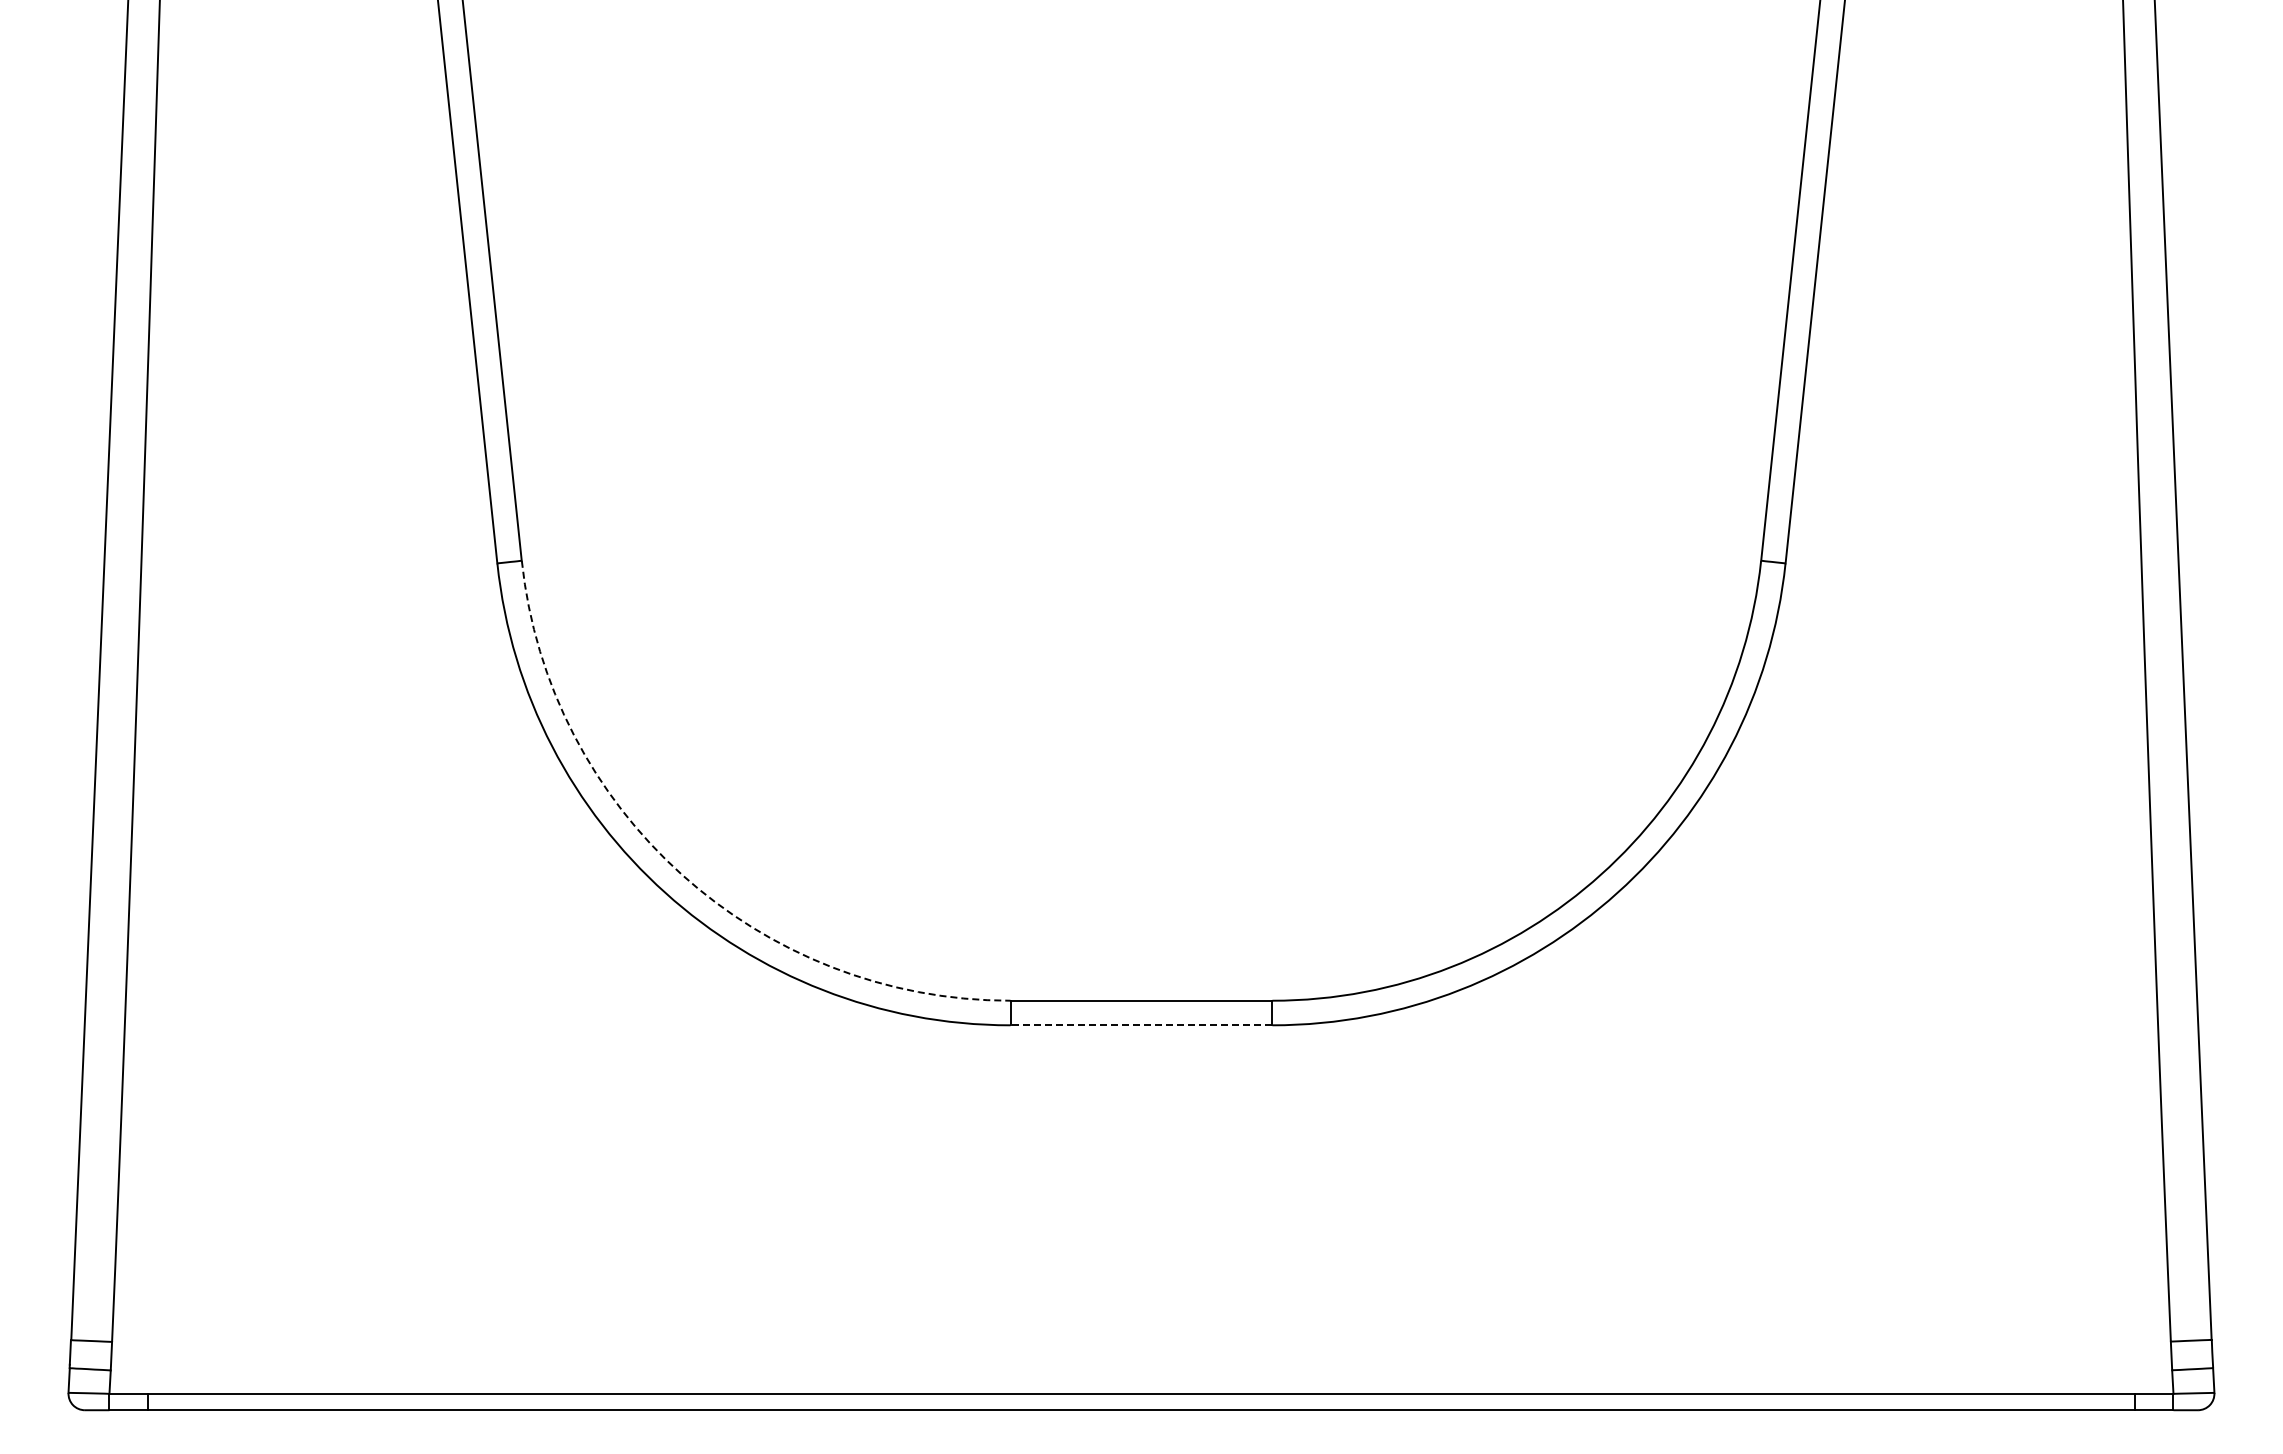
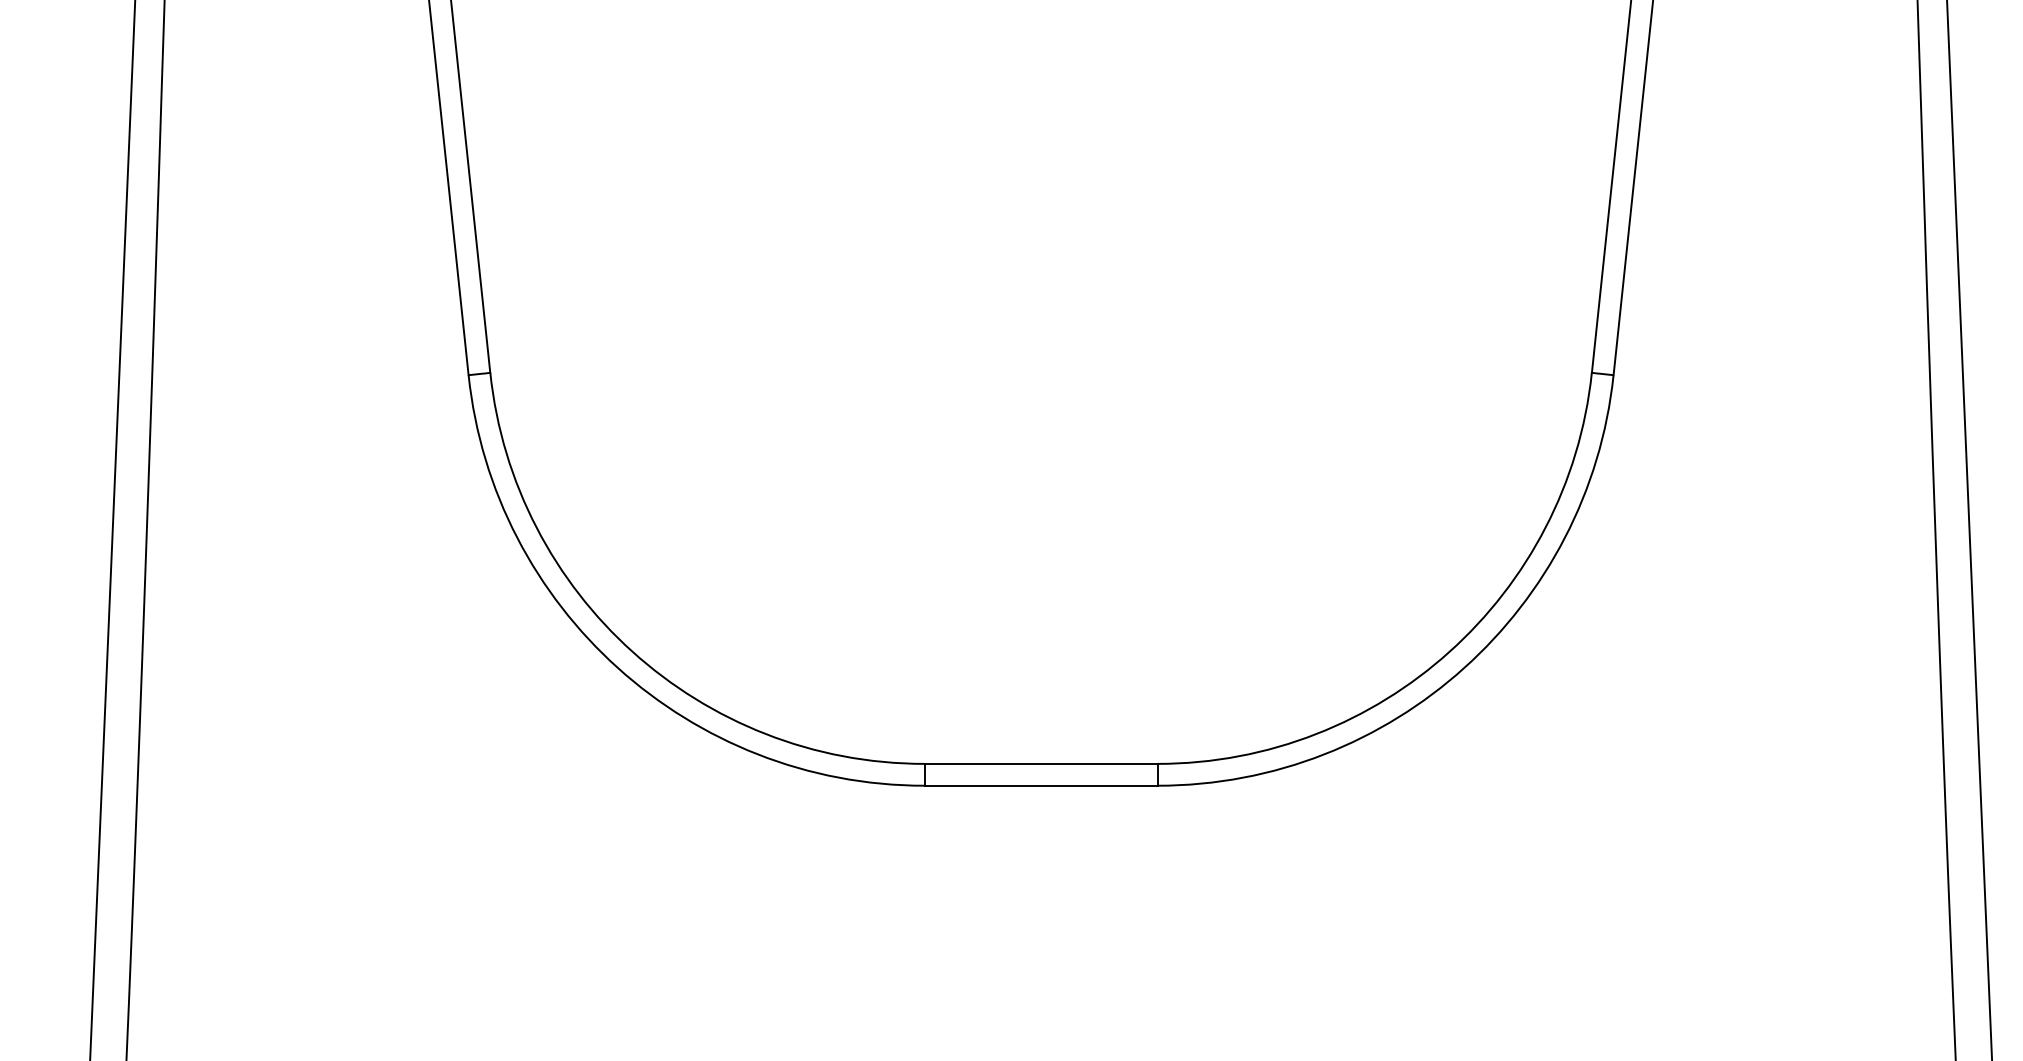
arc: (681, 874) -> (632, 651), dashed -> solid
line: (1141, 1025) -> (1041, 785), dashed -> solid

